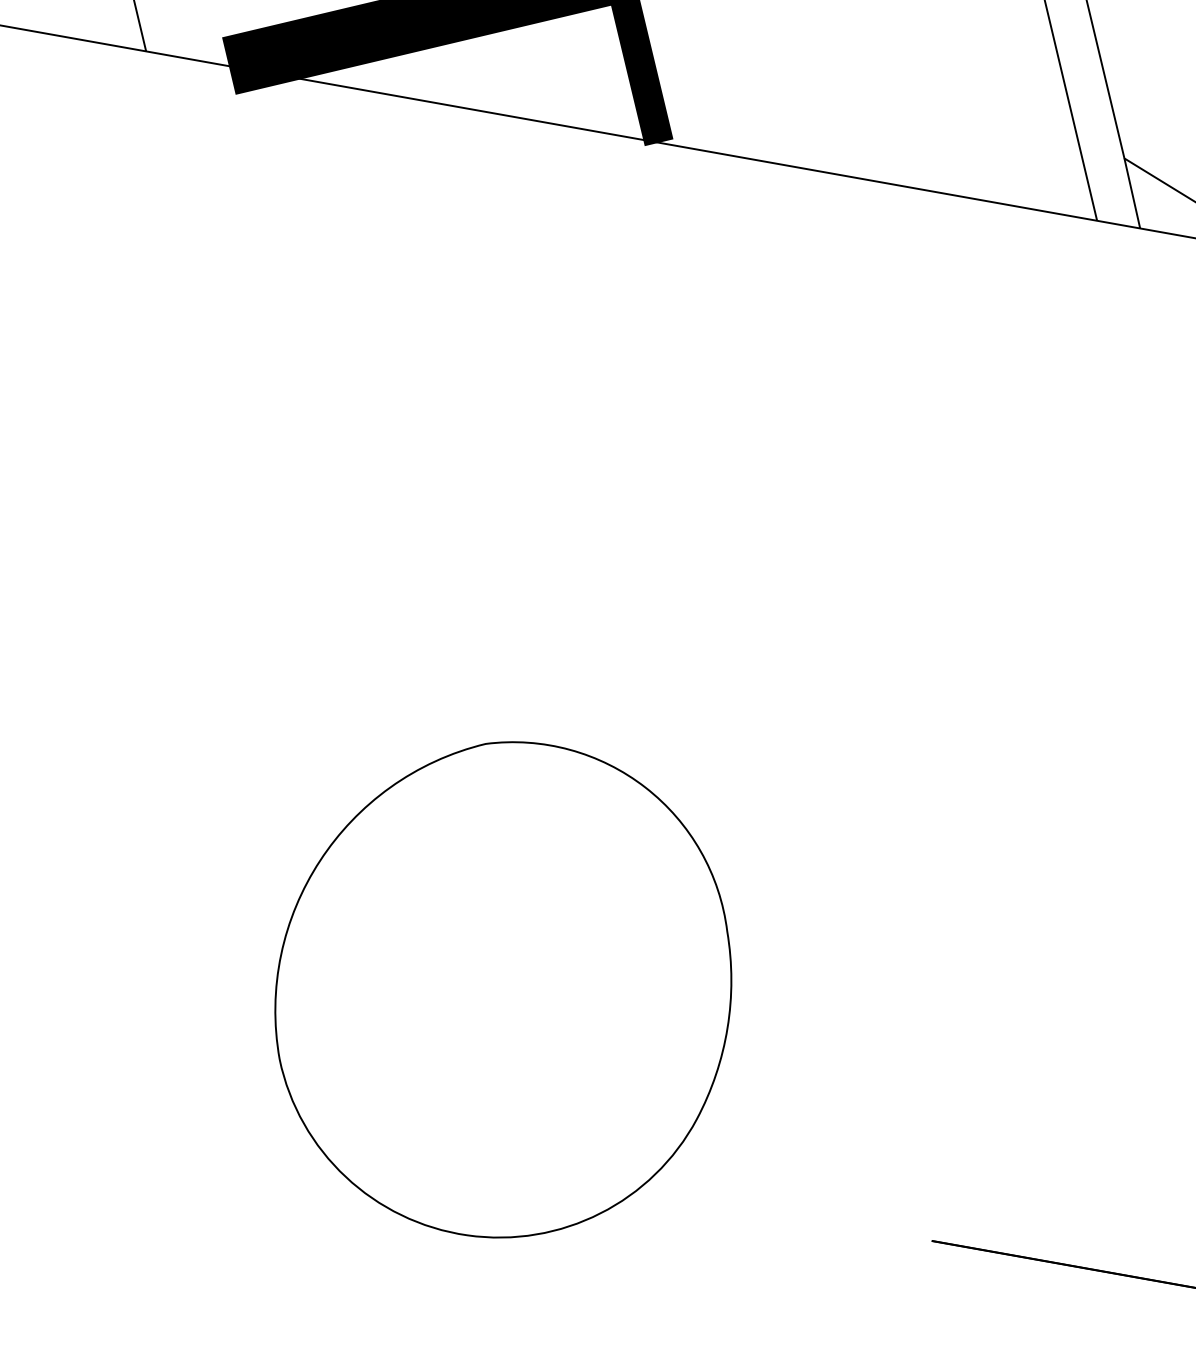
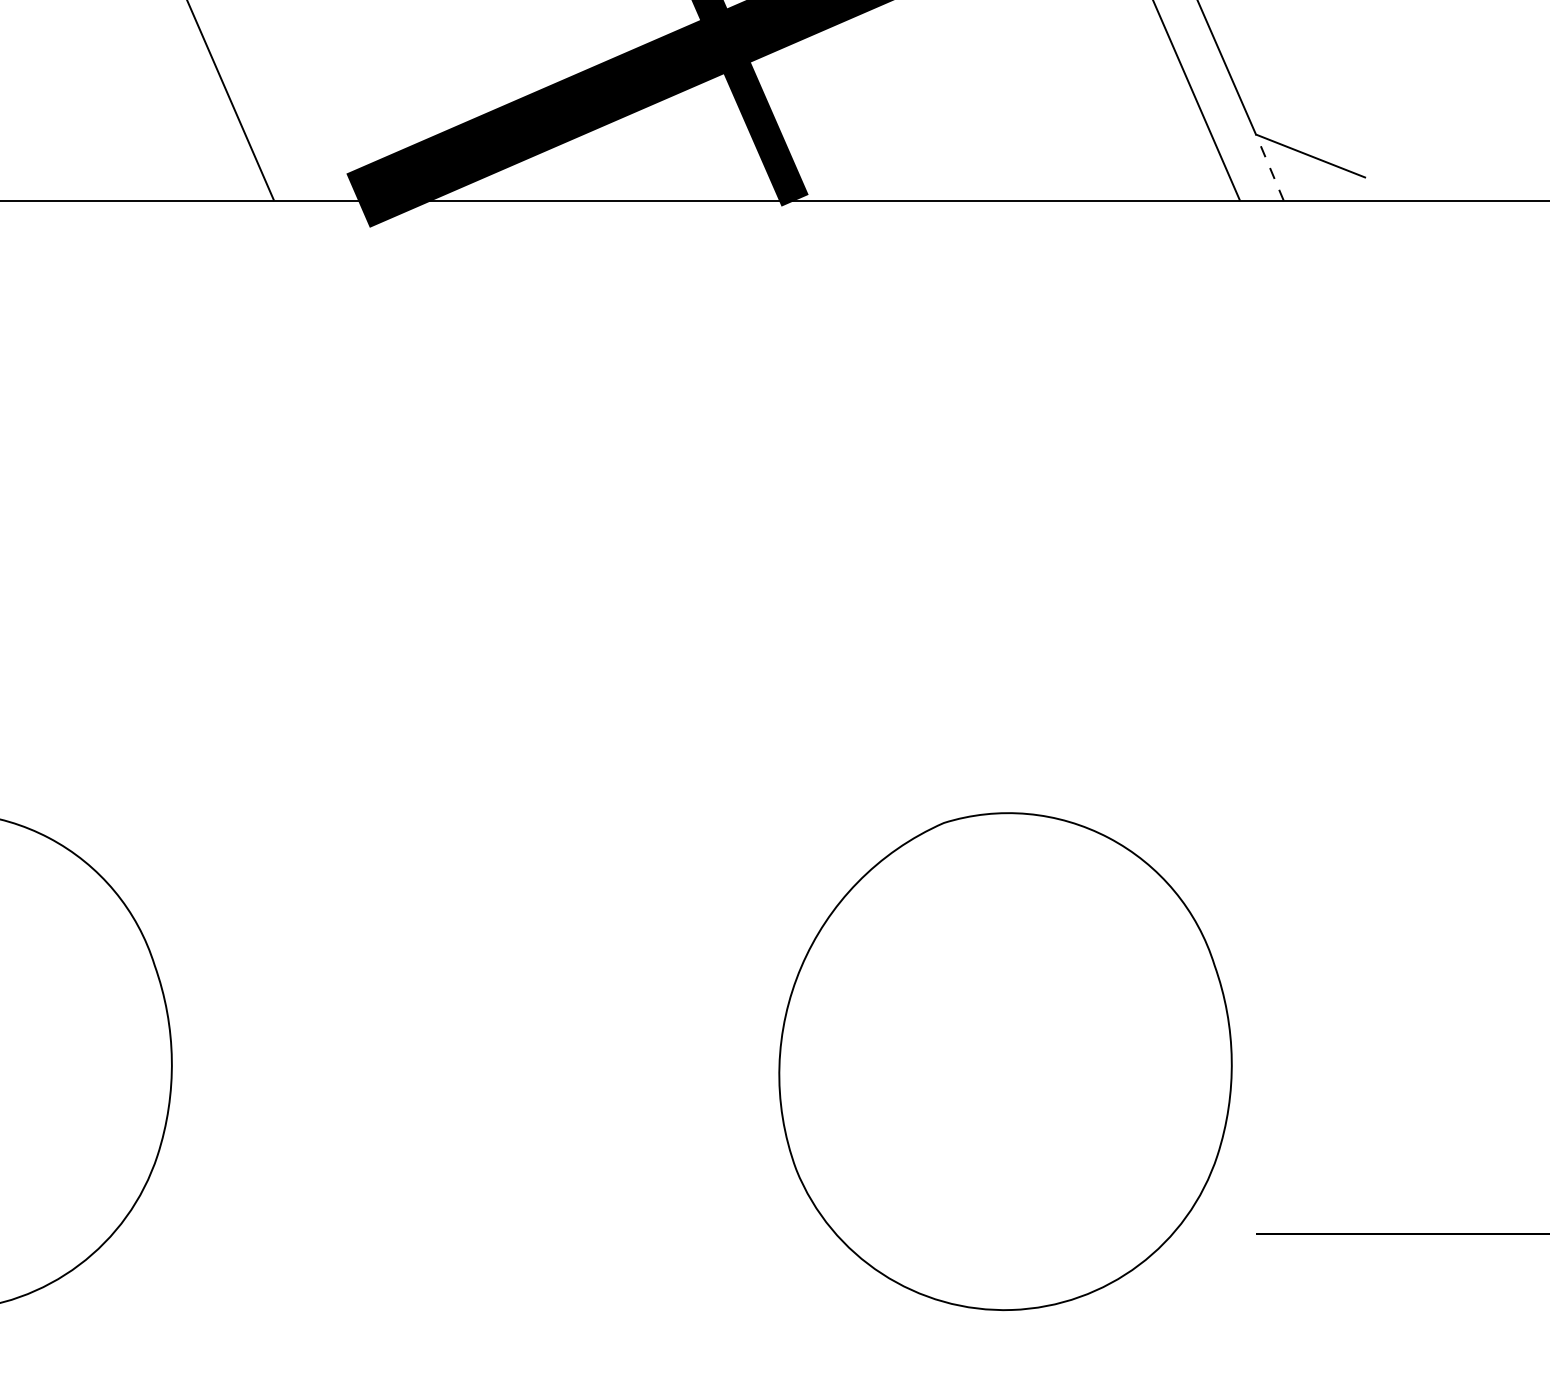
line: (1131, 193) -> (1269, 167), solid -> dashed
part: (504, 989) -> (1005, 1061), moved

